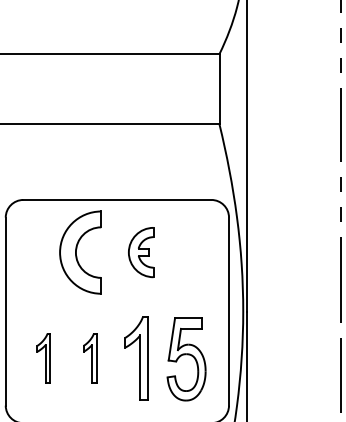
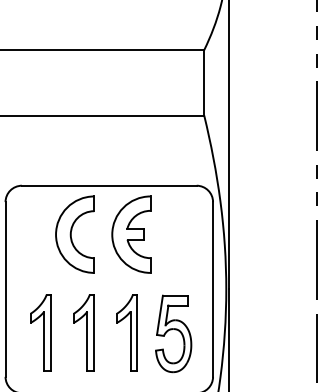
part: (141, 252) -> (131, 234), size x1.67
part: (43, 357) -> (40, 332), size x1.67
part: (89, 357) -> (83, 332), size x1.67

